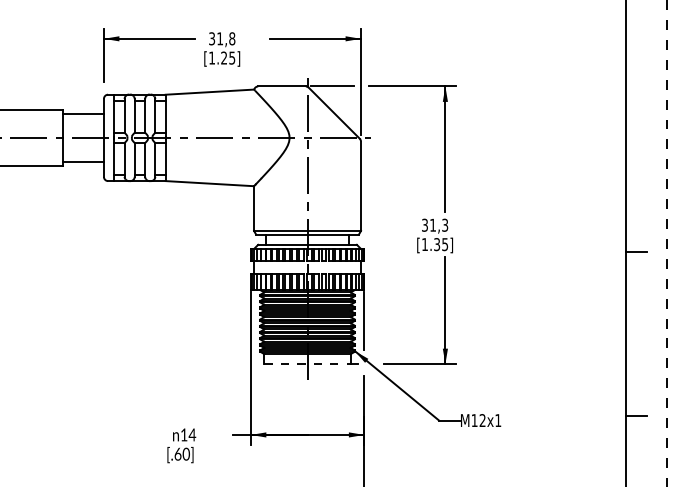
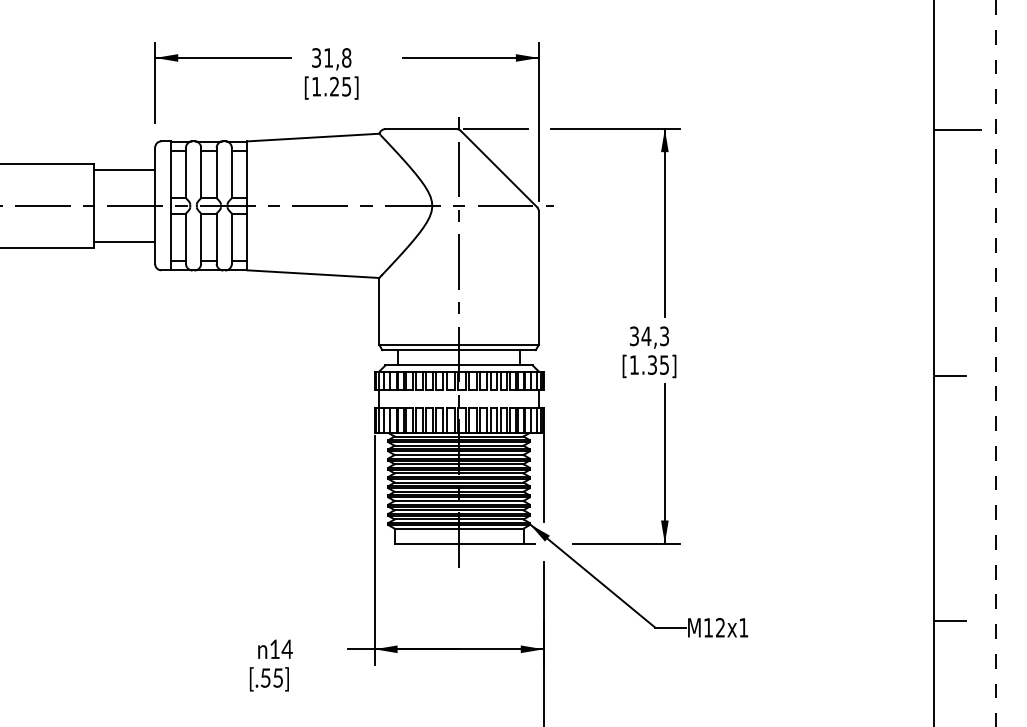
line: (641, 87) -> (957, 130), added
text: (432, 224) -> (645, 335), 31,3 -> 34,3
line: (308, 364) -> (460, 544), dashed -> solid
text: (181, 453) -> (270, 676), [.60] -> [.55]

